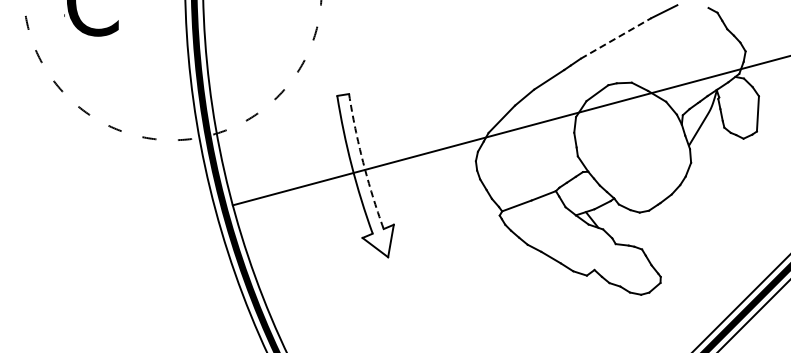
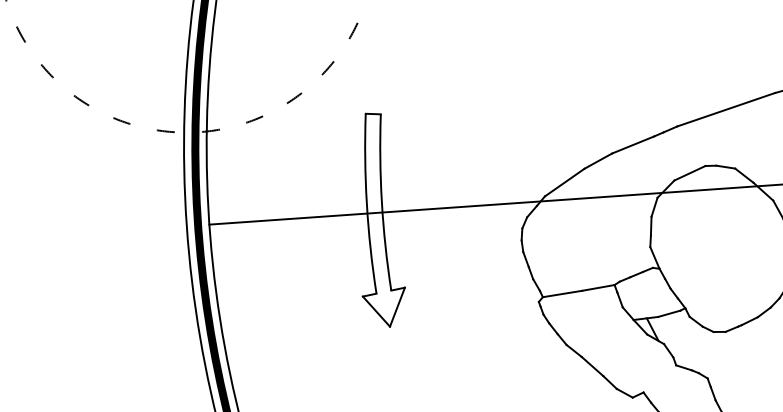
line: (616, 38) -> (726, 109), dashed -> solid
arc: (363, 162) -> (382, 202), dashed -> solid

